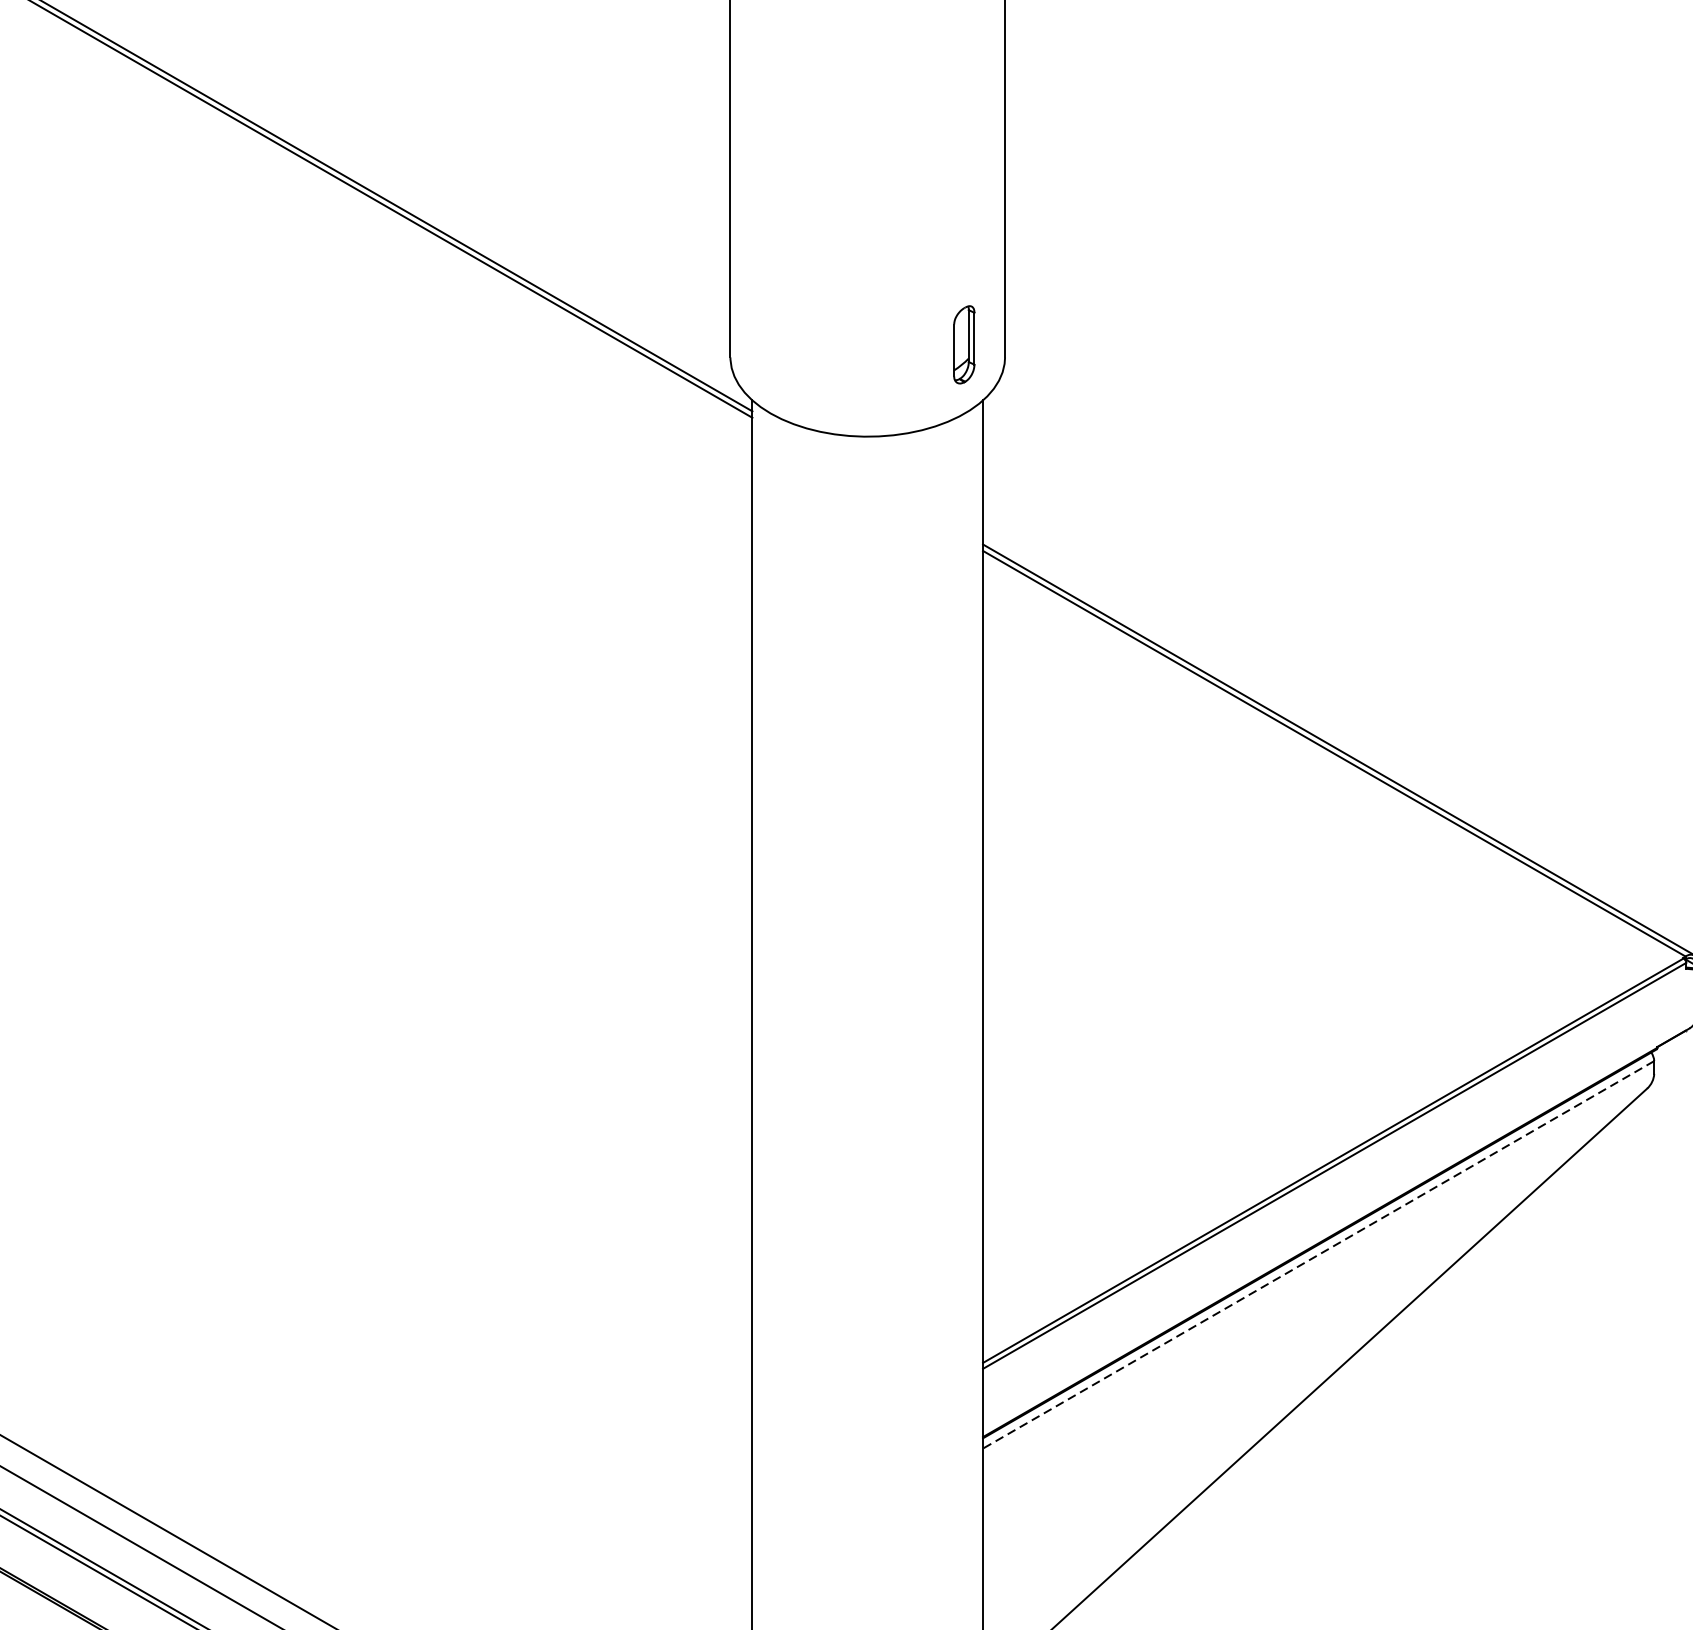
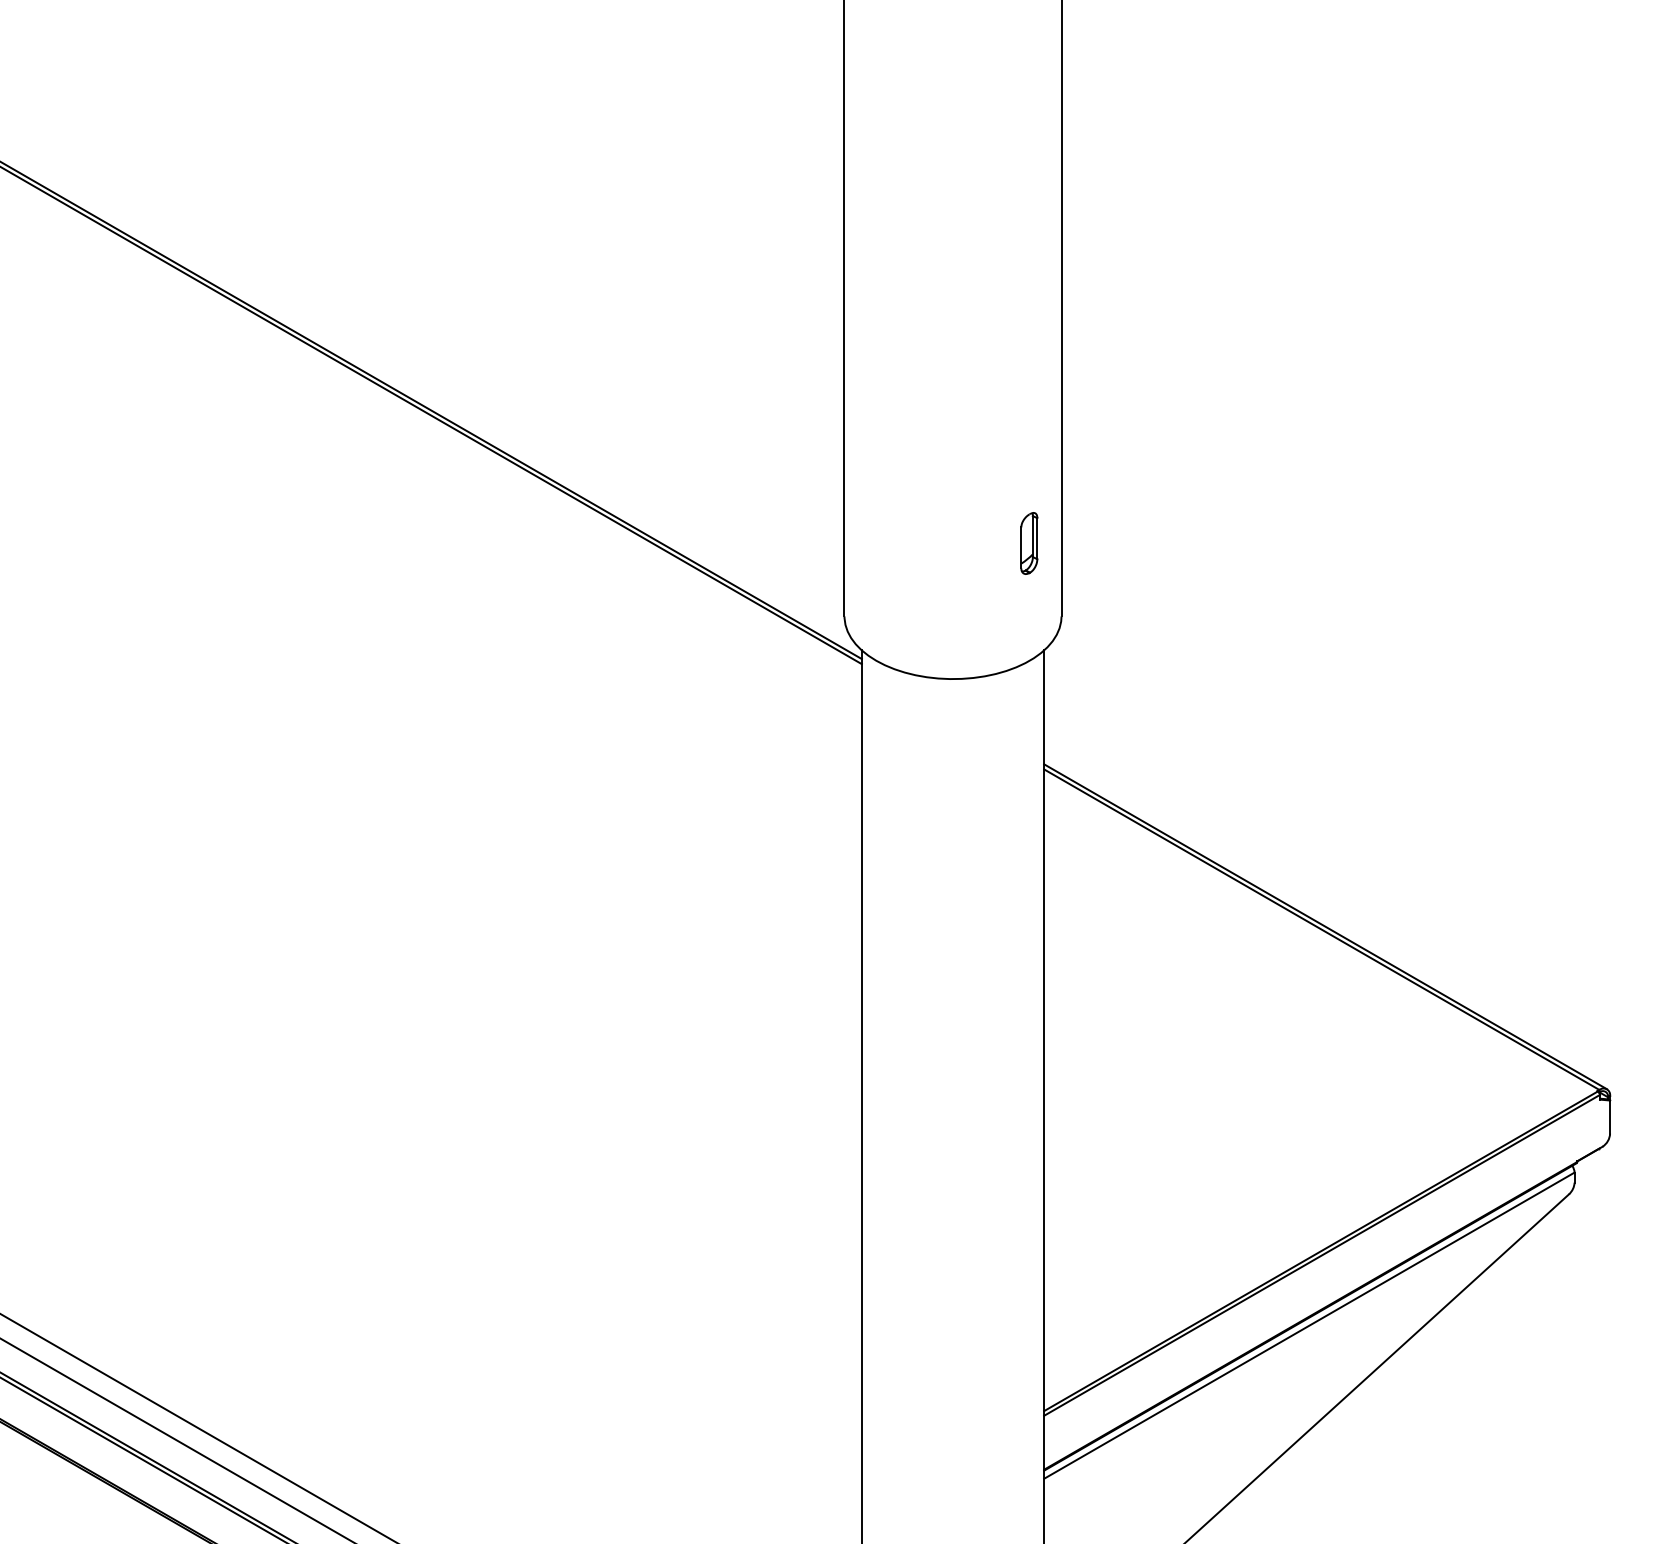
part: (964, 344) -> (1029, 543), moved
line: (1317, 1254) -> (1308, 1325), dashed -> solid

